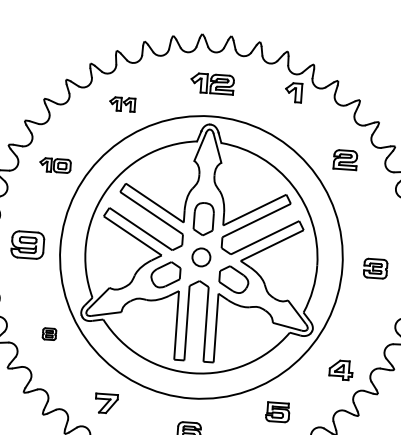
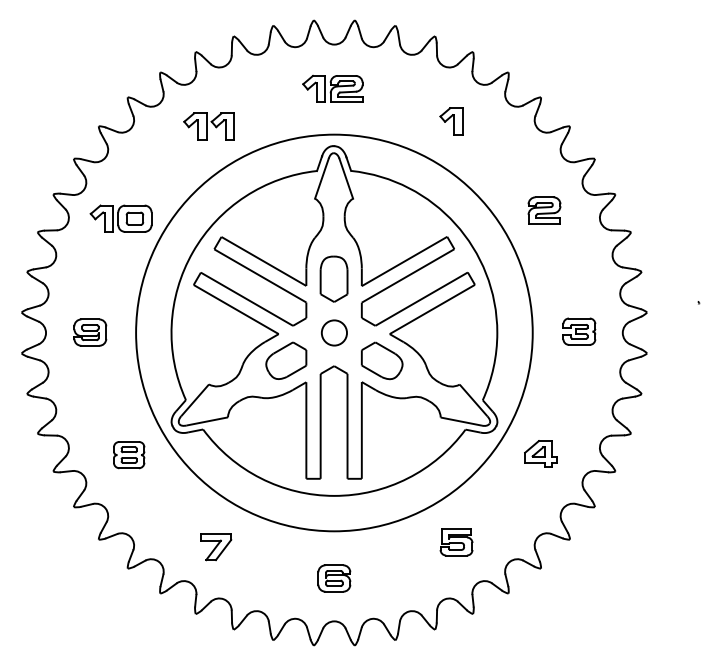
part: (293, 92) -> (451, 121), moved
part: (122, 104) -> (208, 126), size x1.43
part: (345, 160) -> (544, 210), moved
part: (55, 165) -> (120, 218), size x1.43
part: (28, 244) -> (90, 332), size x0.71
part: (49, 334) -> (129, 455), size x1.67
part: (340, 369) -> (540, 453), moved

